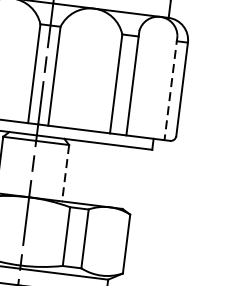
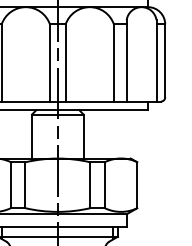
line: (171, 87) -> (156, 60), dashed -> solid
line: (65, 174) -> (83, 137), dashed -> solid

